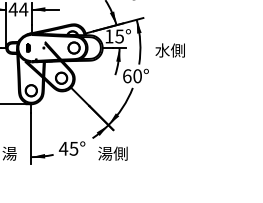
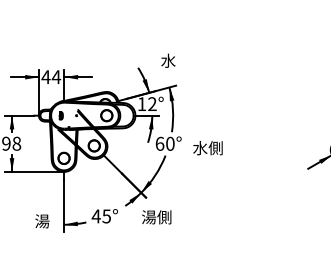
text: (119, 36) -> (152, 104), 15° -> 12°
text: (169, 50) -> (207, 148), moved
text: (112, 153) -> (156, 217), moved

